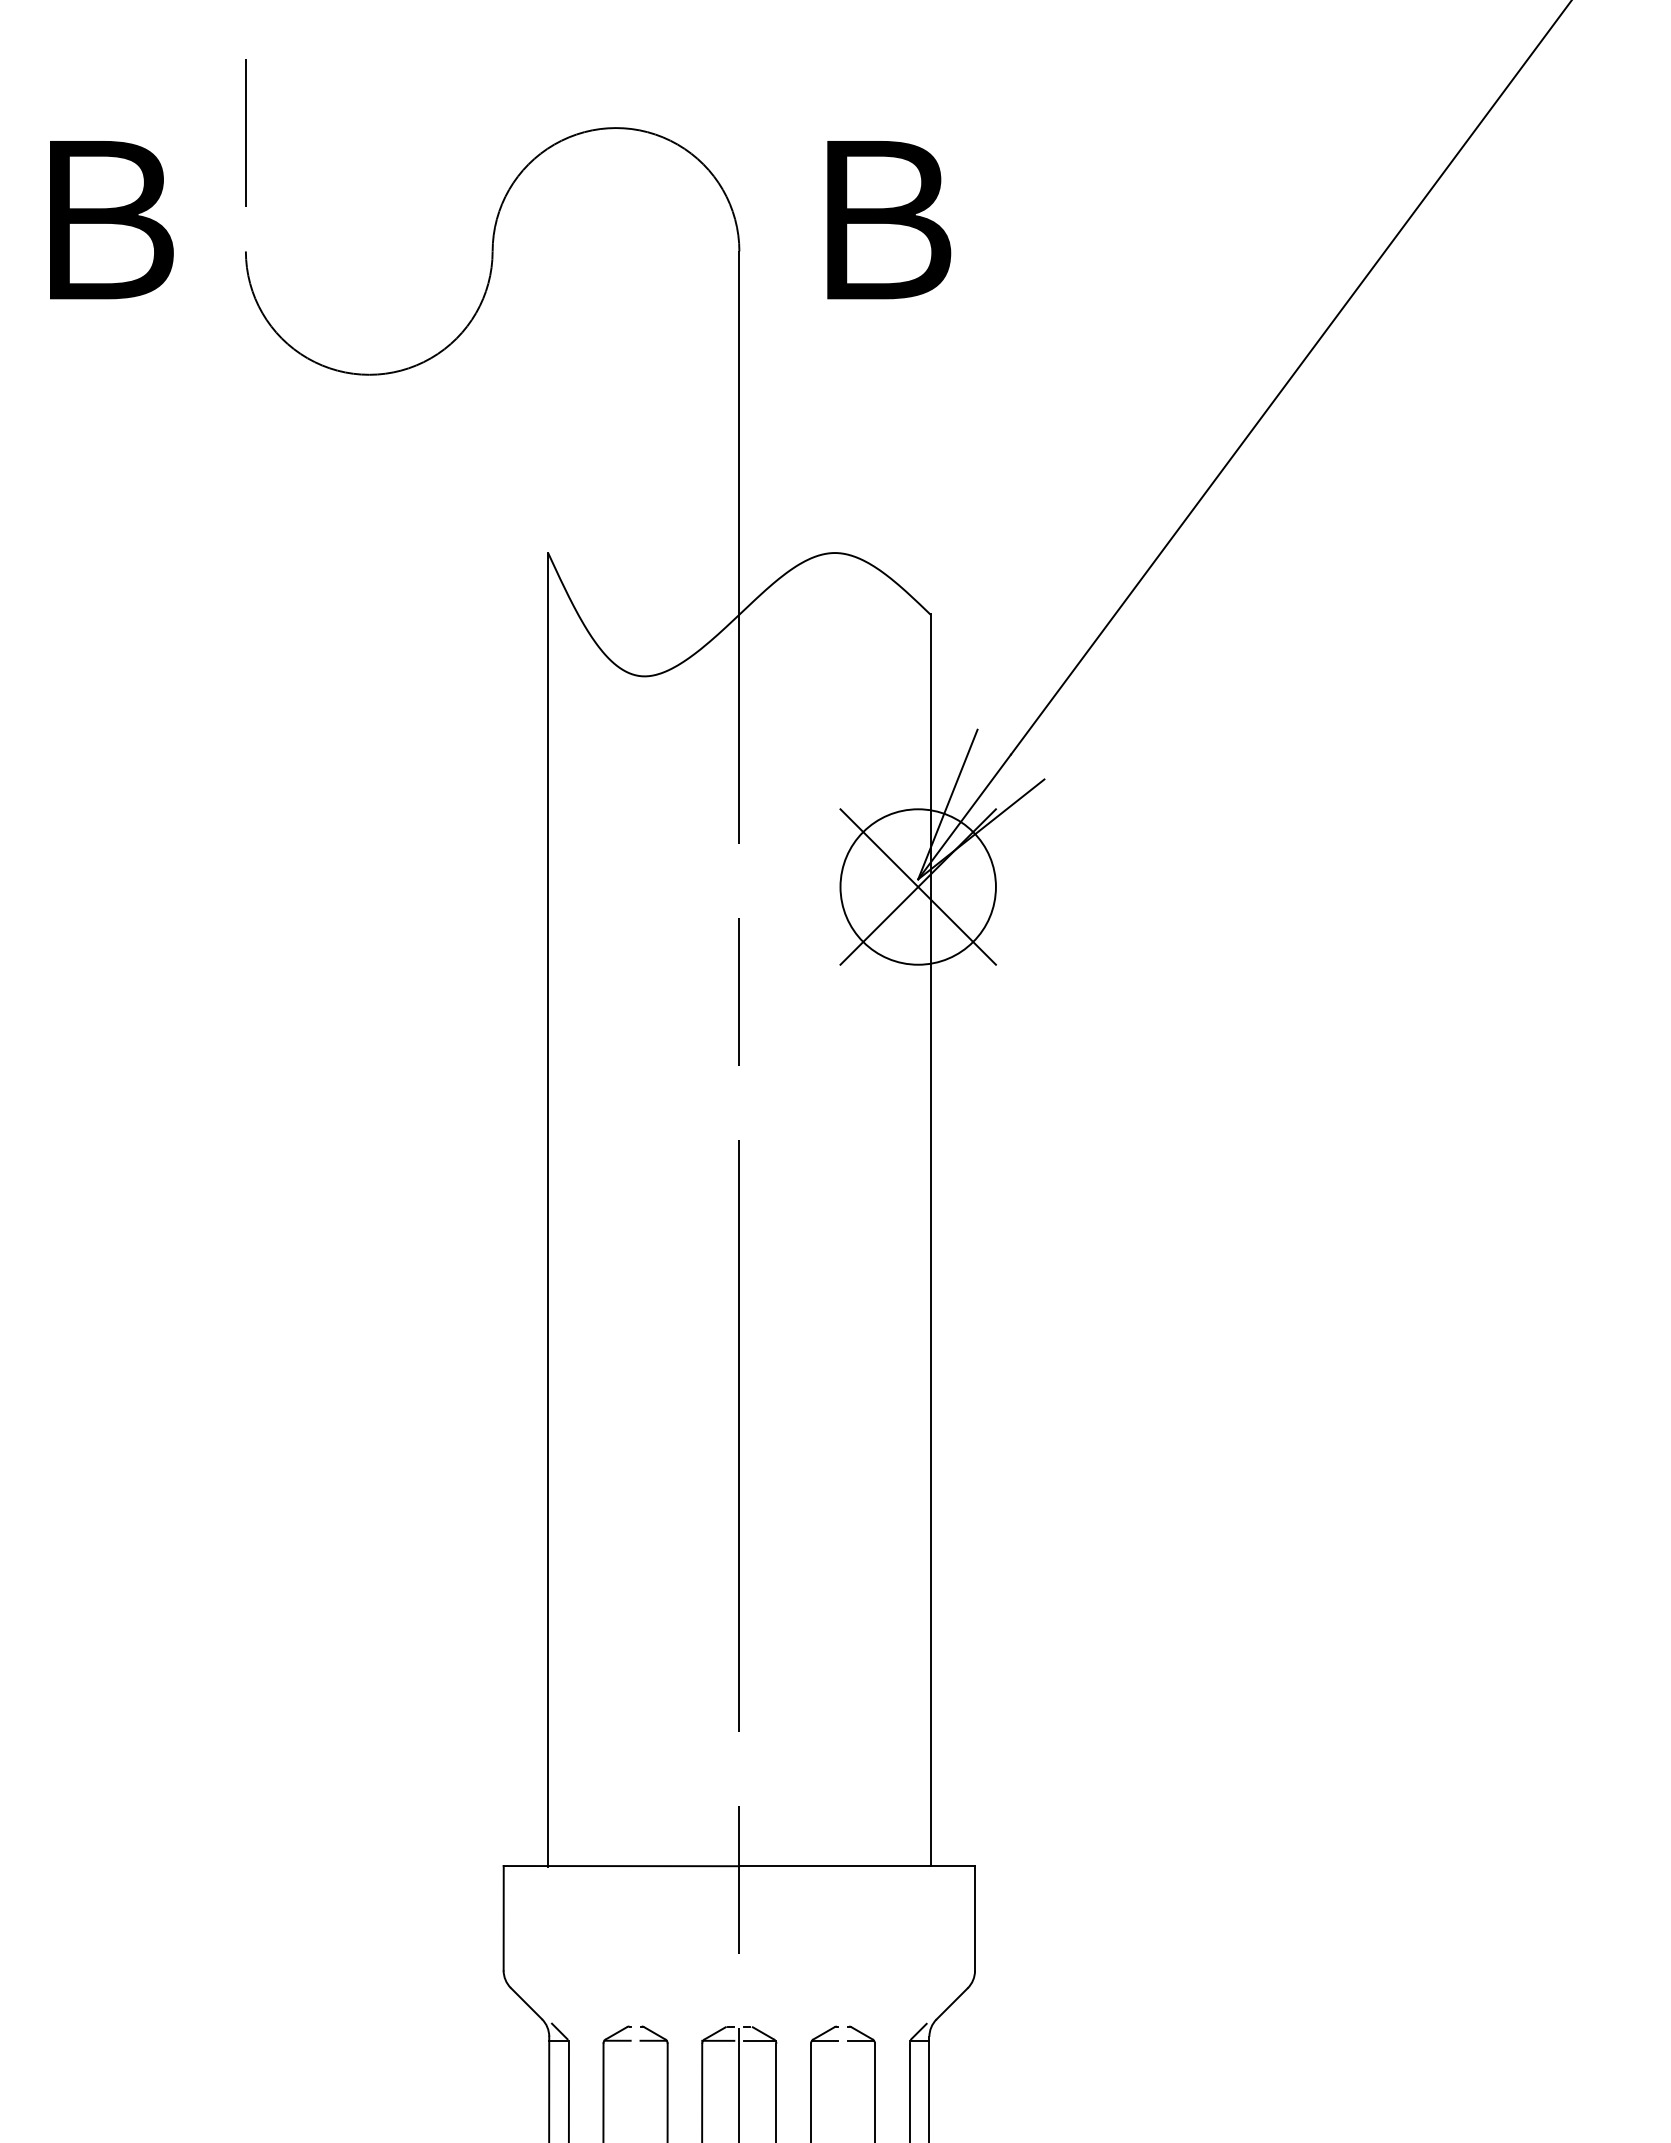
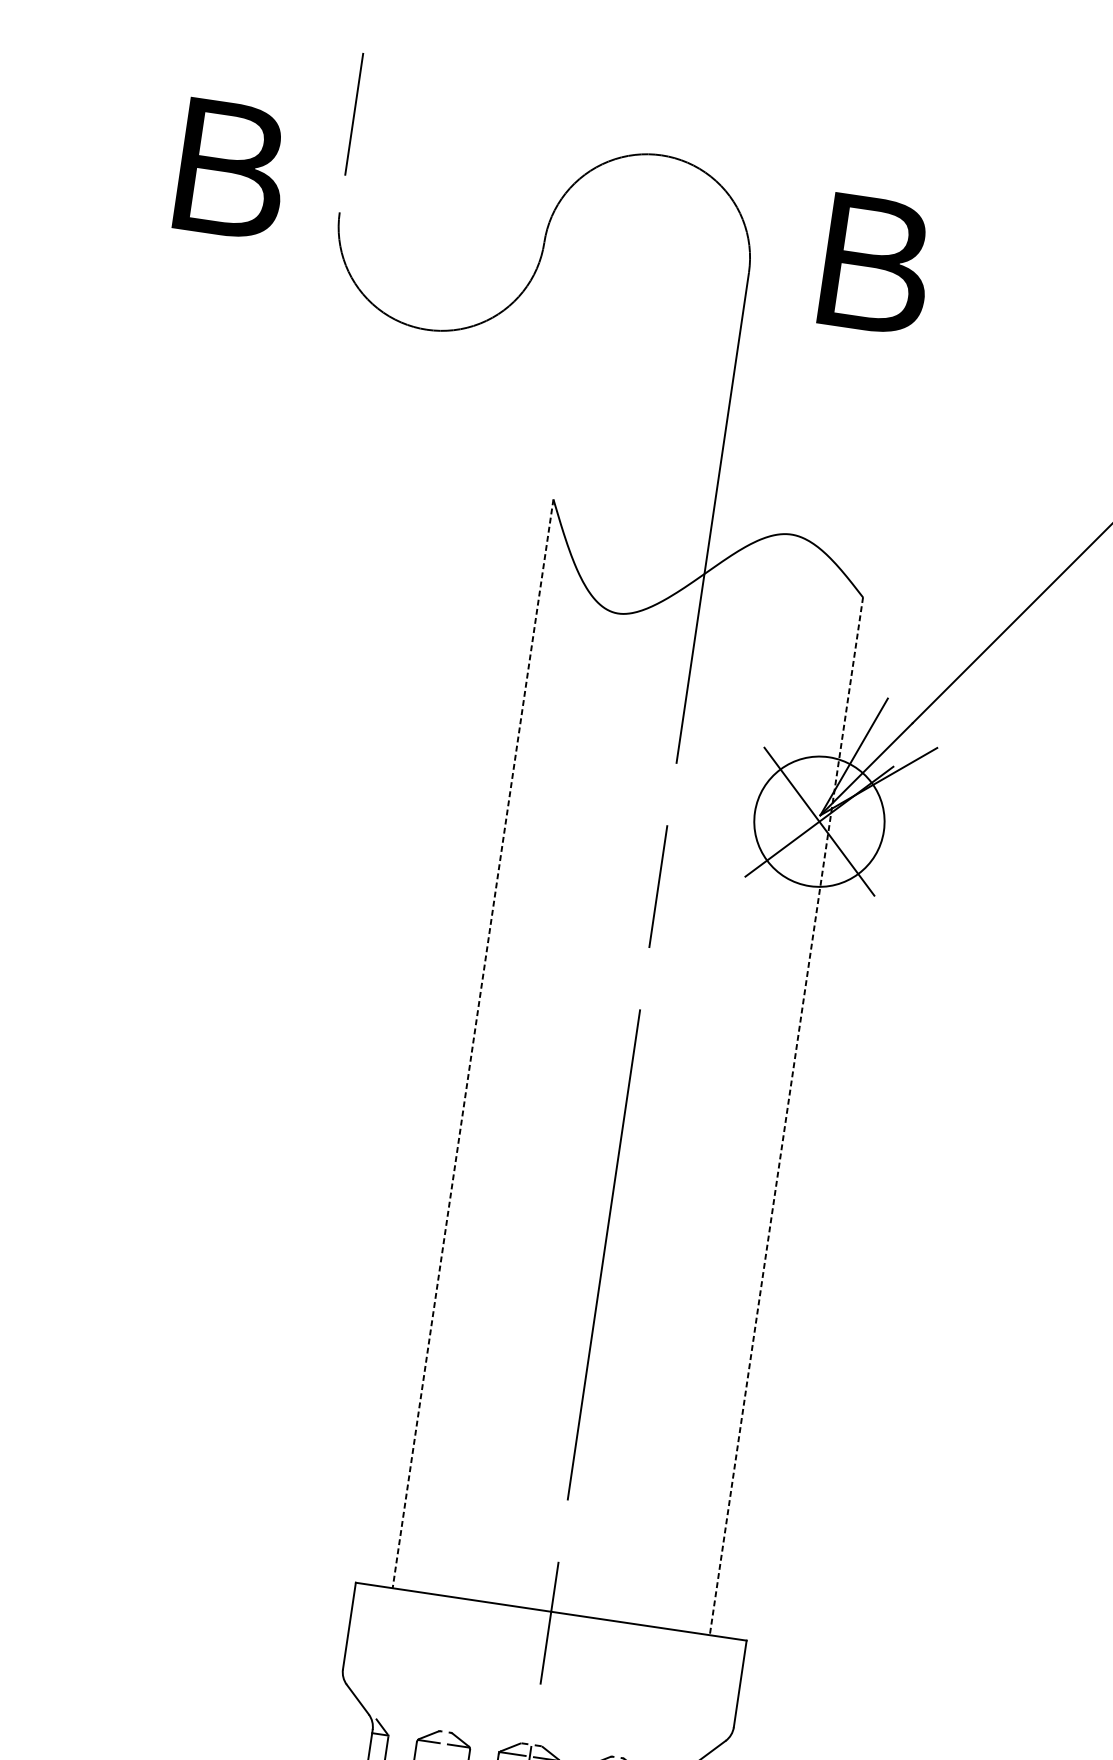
line: (548, 1209) -> (473, 1043), solid -> dashed
line: (930, 1240) -> (786, 1116), solid -> dashed

